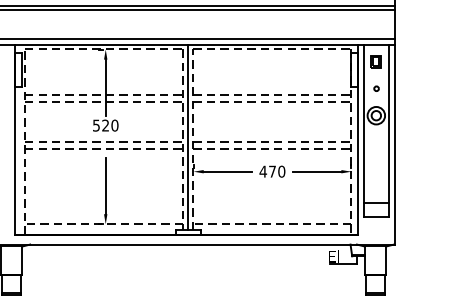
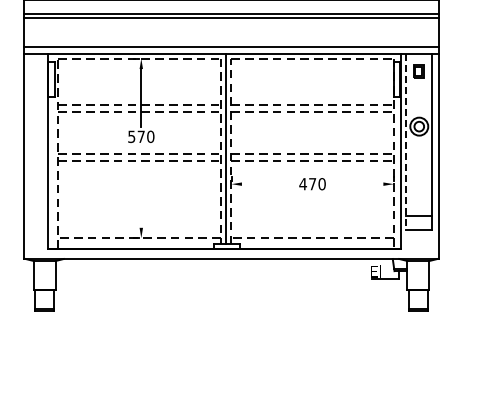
circle: (376, 88) -> (419, 98), removed
text: (104, 125) -> (140, 136), 520 -> 570
line: (363, 131) -> (406, 142), solid -> dashed
line: (227, 172) -> (266, 184), removed
line: (317, 172) -> (358, 184), removed
line: (105, 185) -> (141, 198), removed

